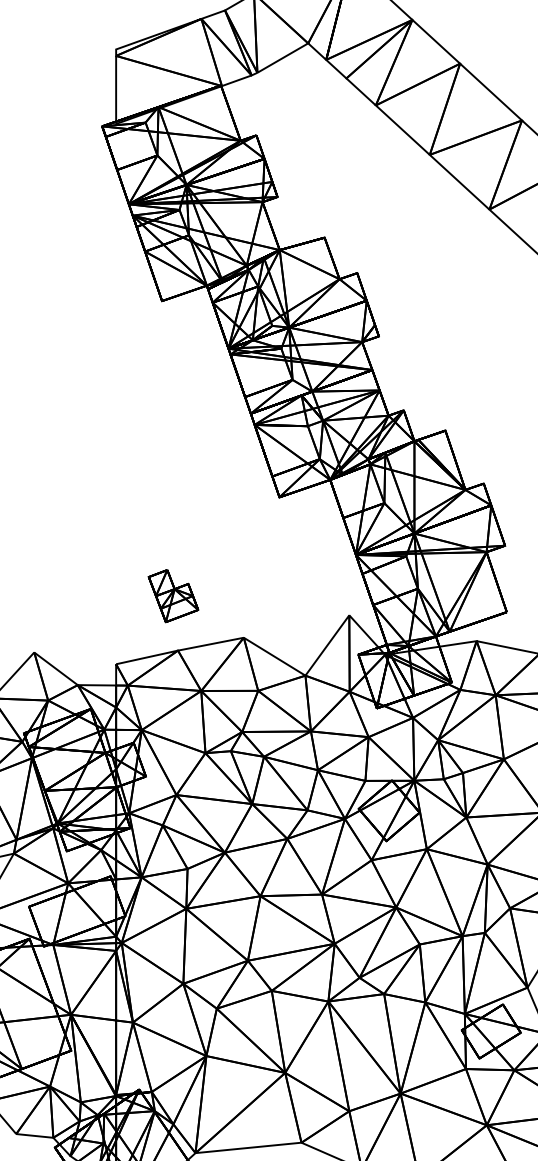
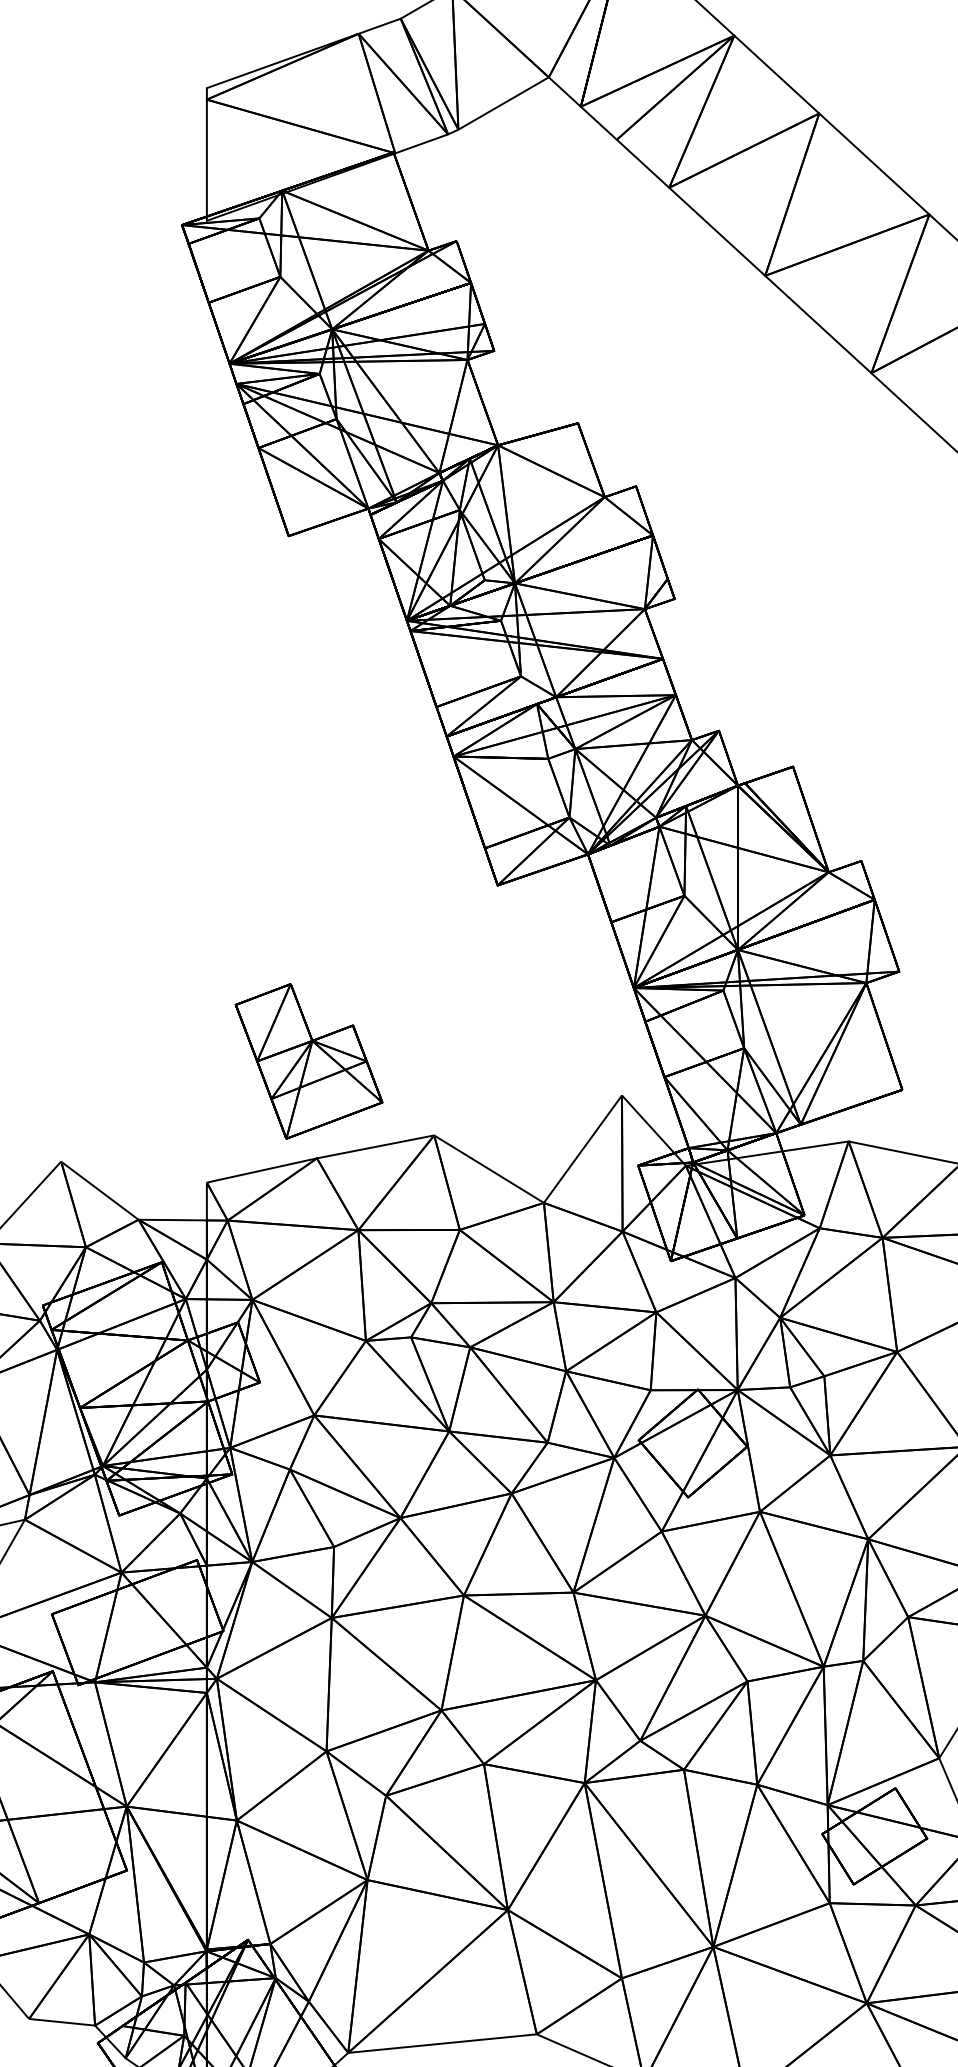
part: (173, 595) -> (308, 1060), size x1.67

